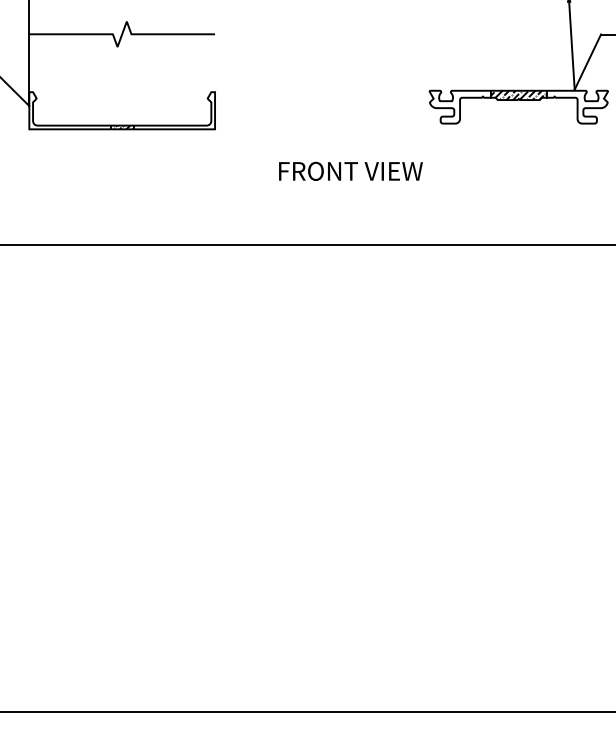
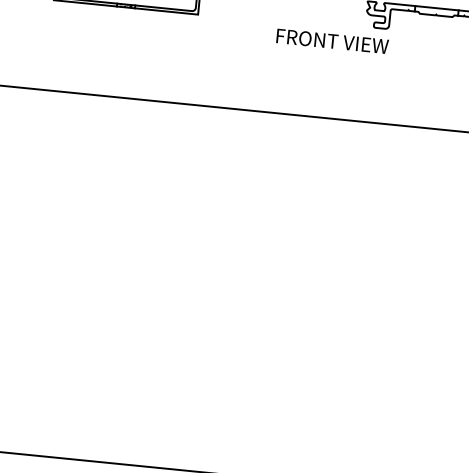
hatch: (517, 95) -> (435, 11), removed
text: (350, 170) -> (332, 40), moved

